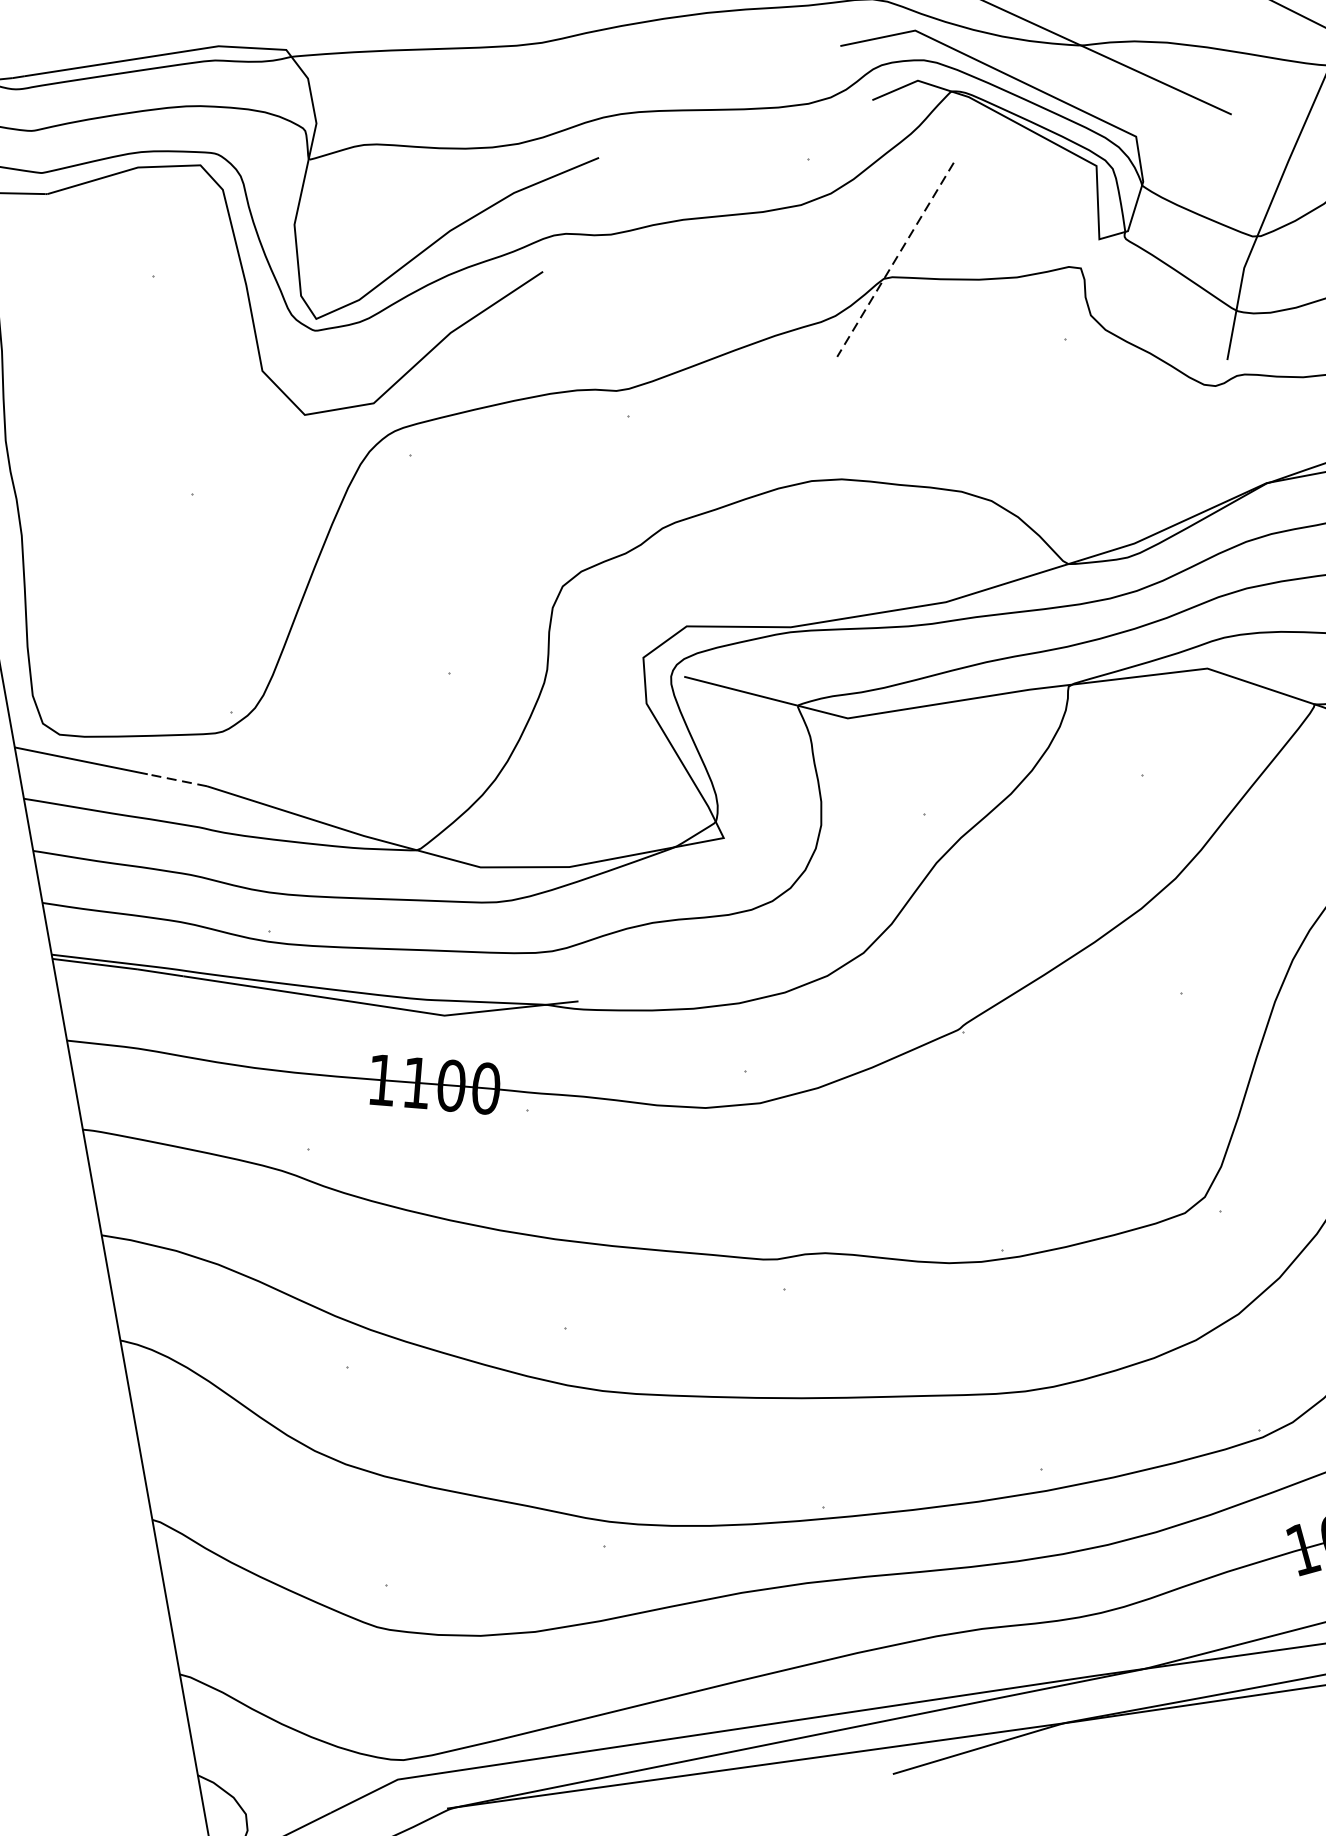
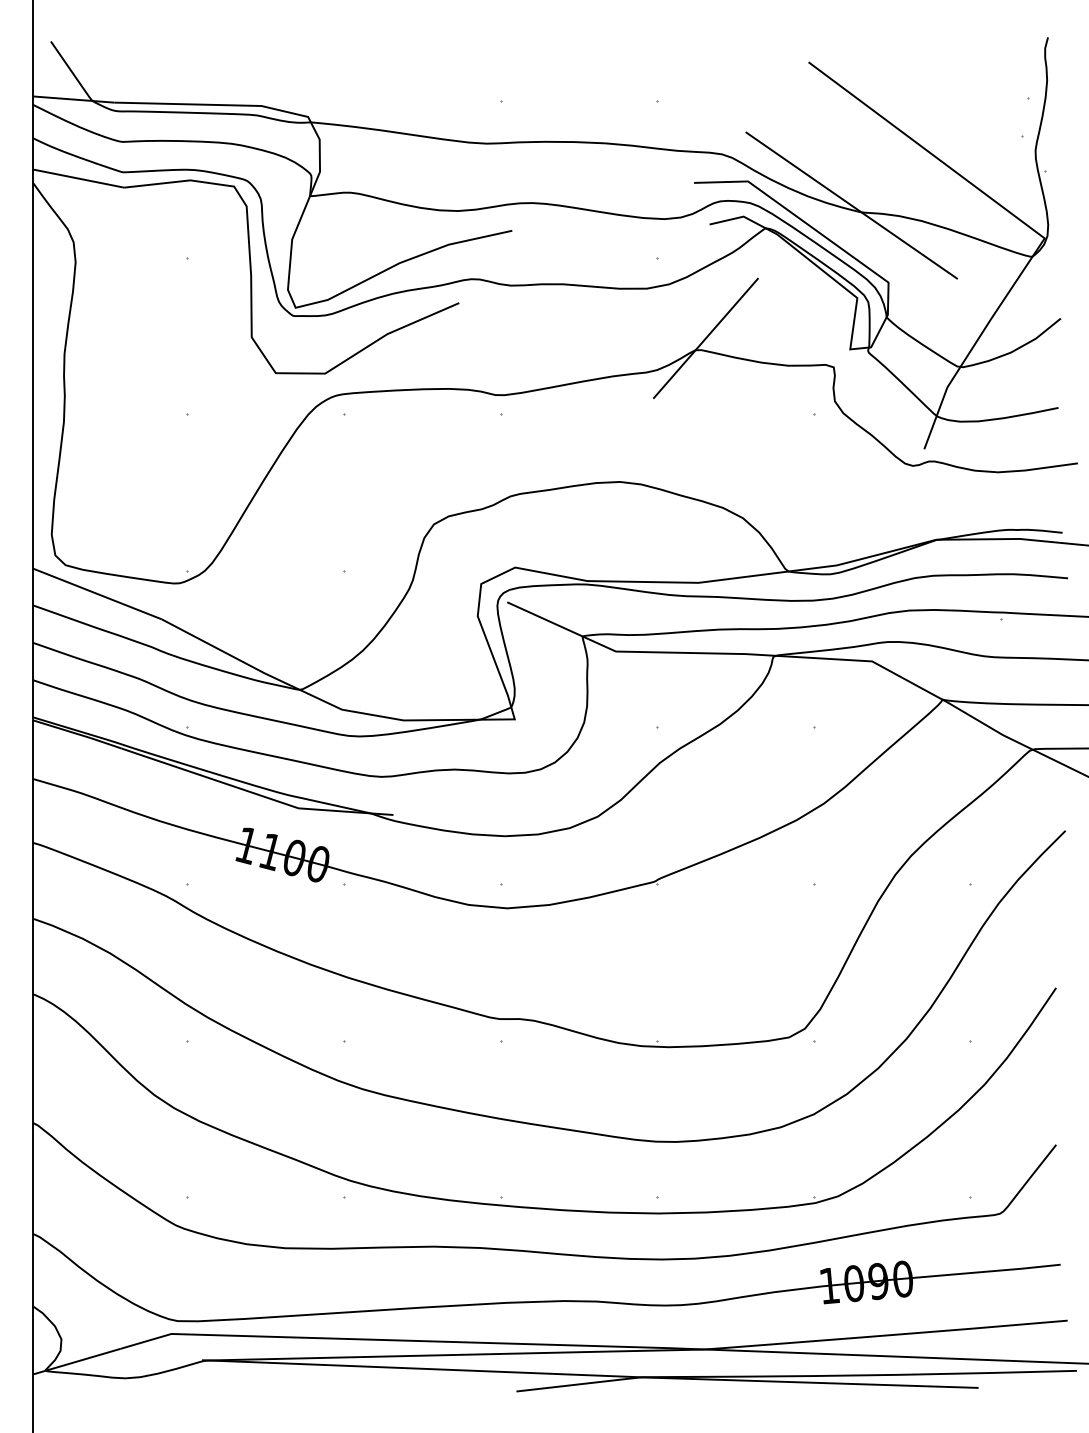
line: (894, 260) -> (705, 338), dashed -> solid
line: (176, 780) -> (141, 611), dashed -> solid

